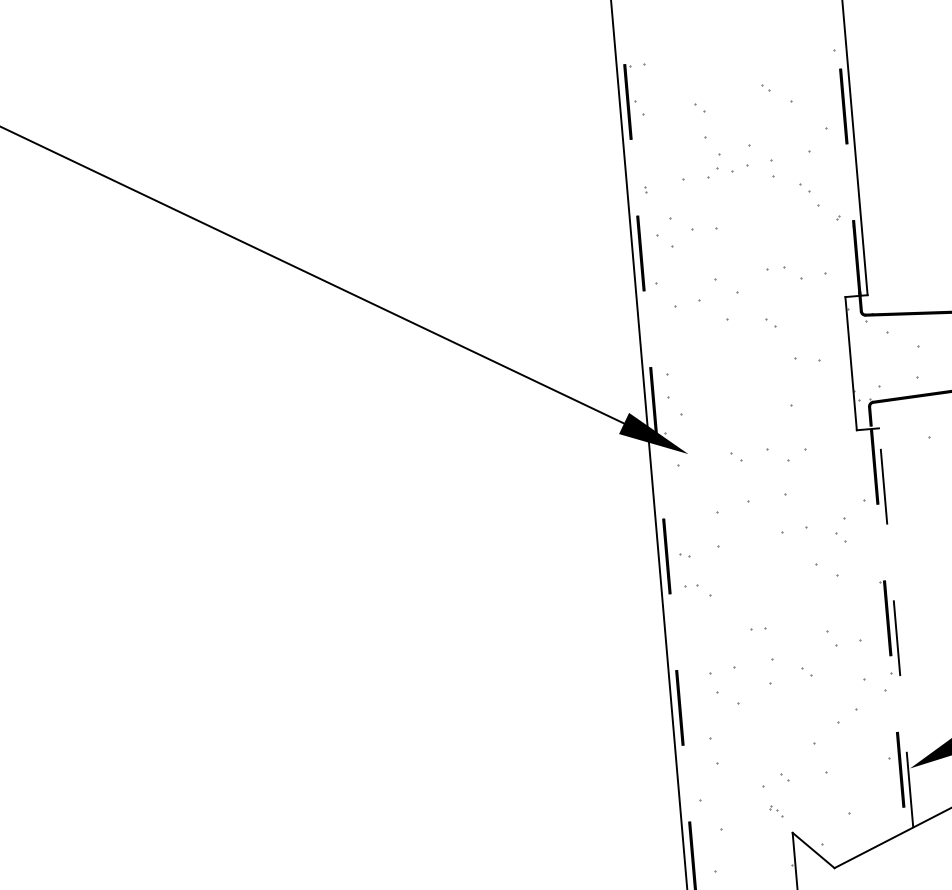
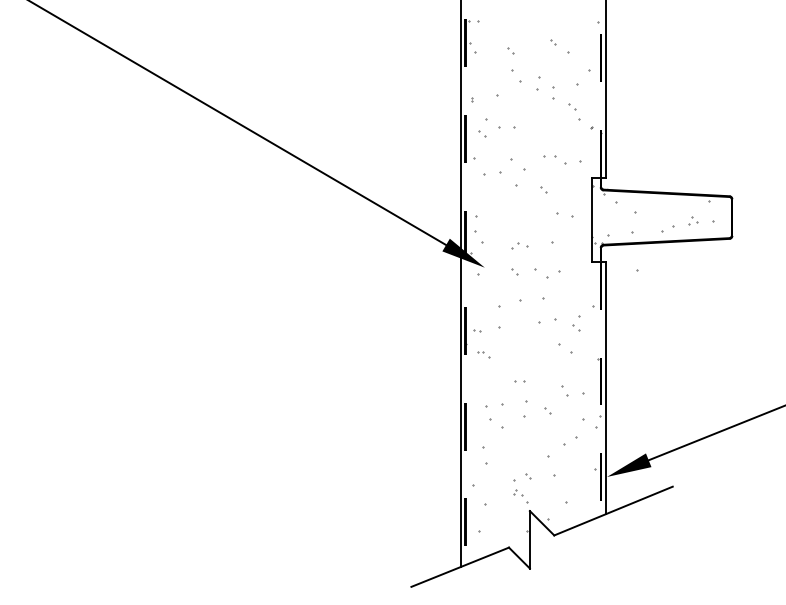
part: (719, 172) -> (519, 245), moved
part: (666, 242) -> (482, 133), size x0.62
part: (698, 591) -> (483, 354), size x0.71
line: (895, 627) -> (605, 387), dashed -> solid
part: (775, 811) -> (520, 496), size x1.67

